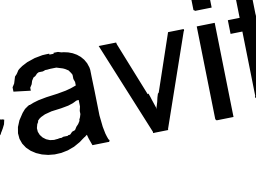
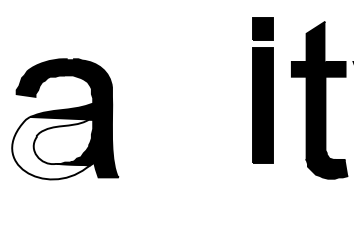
part: (214, 71) -> (262, 105), moved
part: (145, 89) -> (174, 124), removed
fill: (51, 127) -> (52, 147), removed

